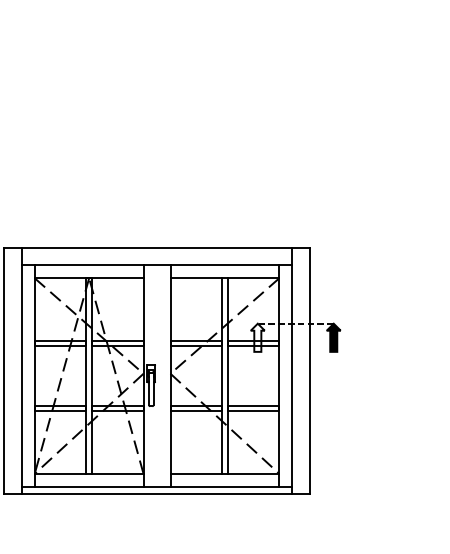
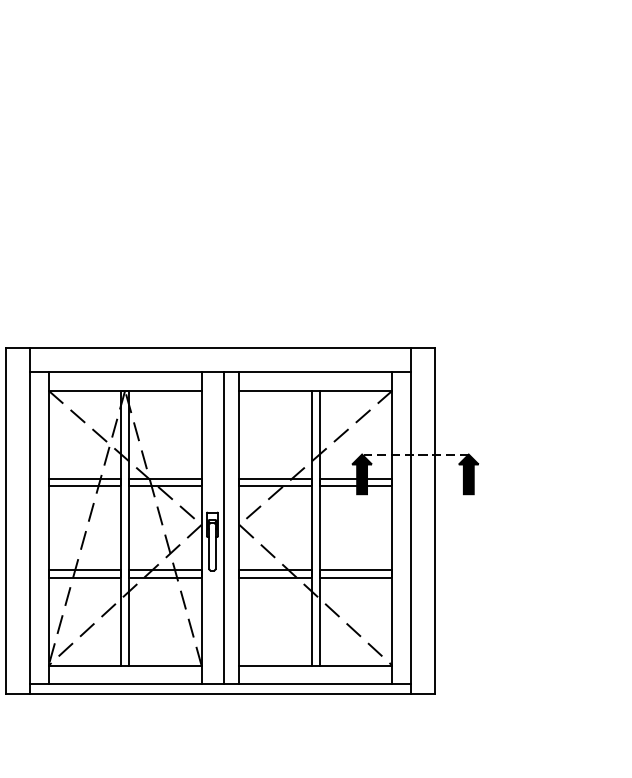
fill: (258, 337) -> (362, 474), added
line: (159, 375) -> (223, 527), added

